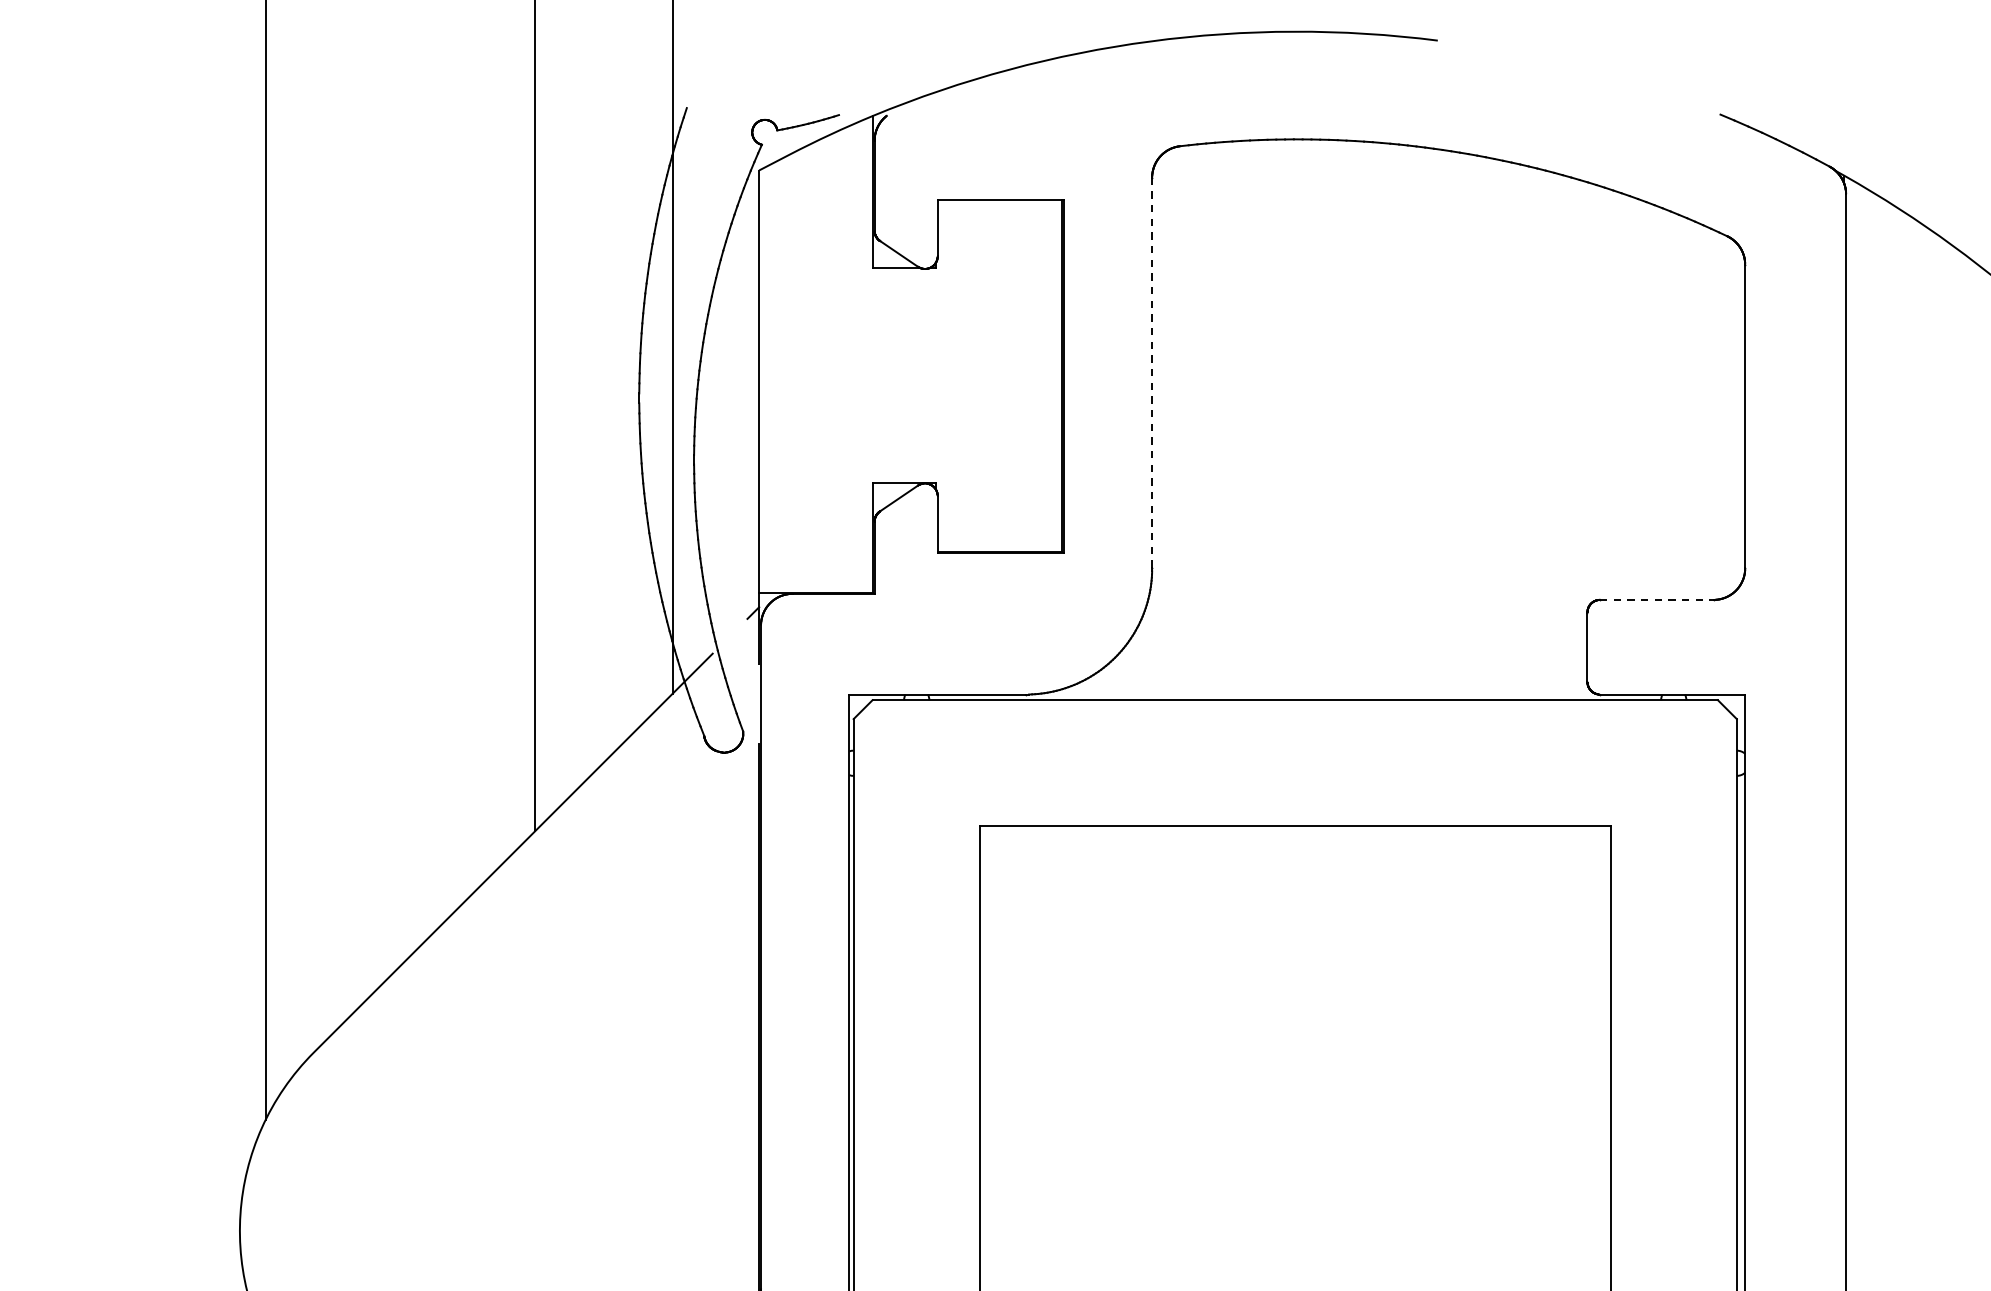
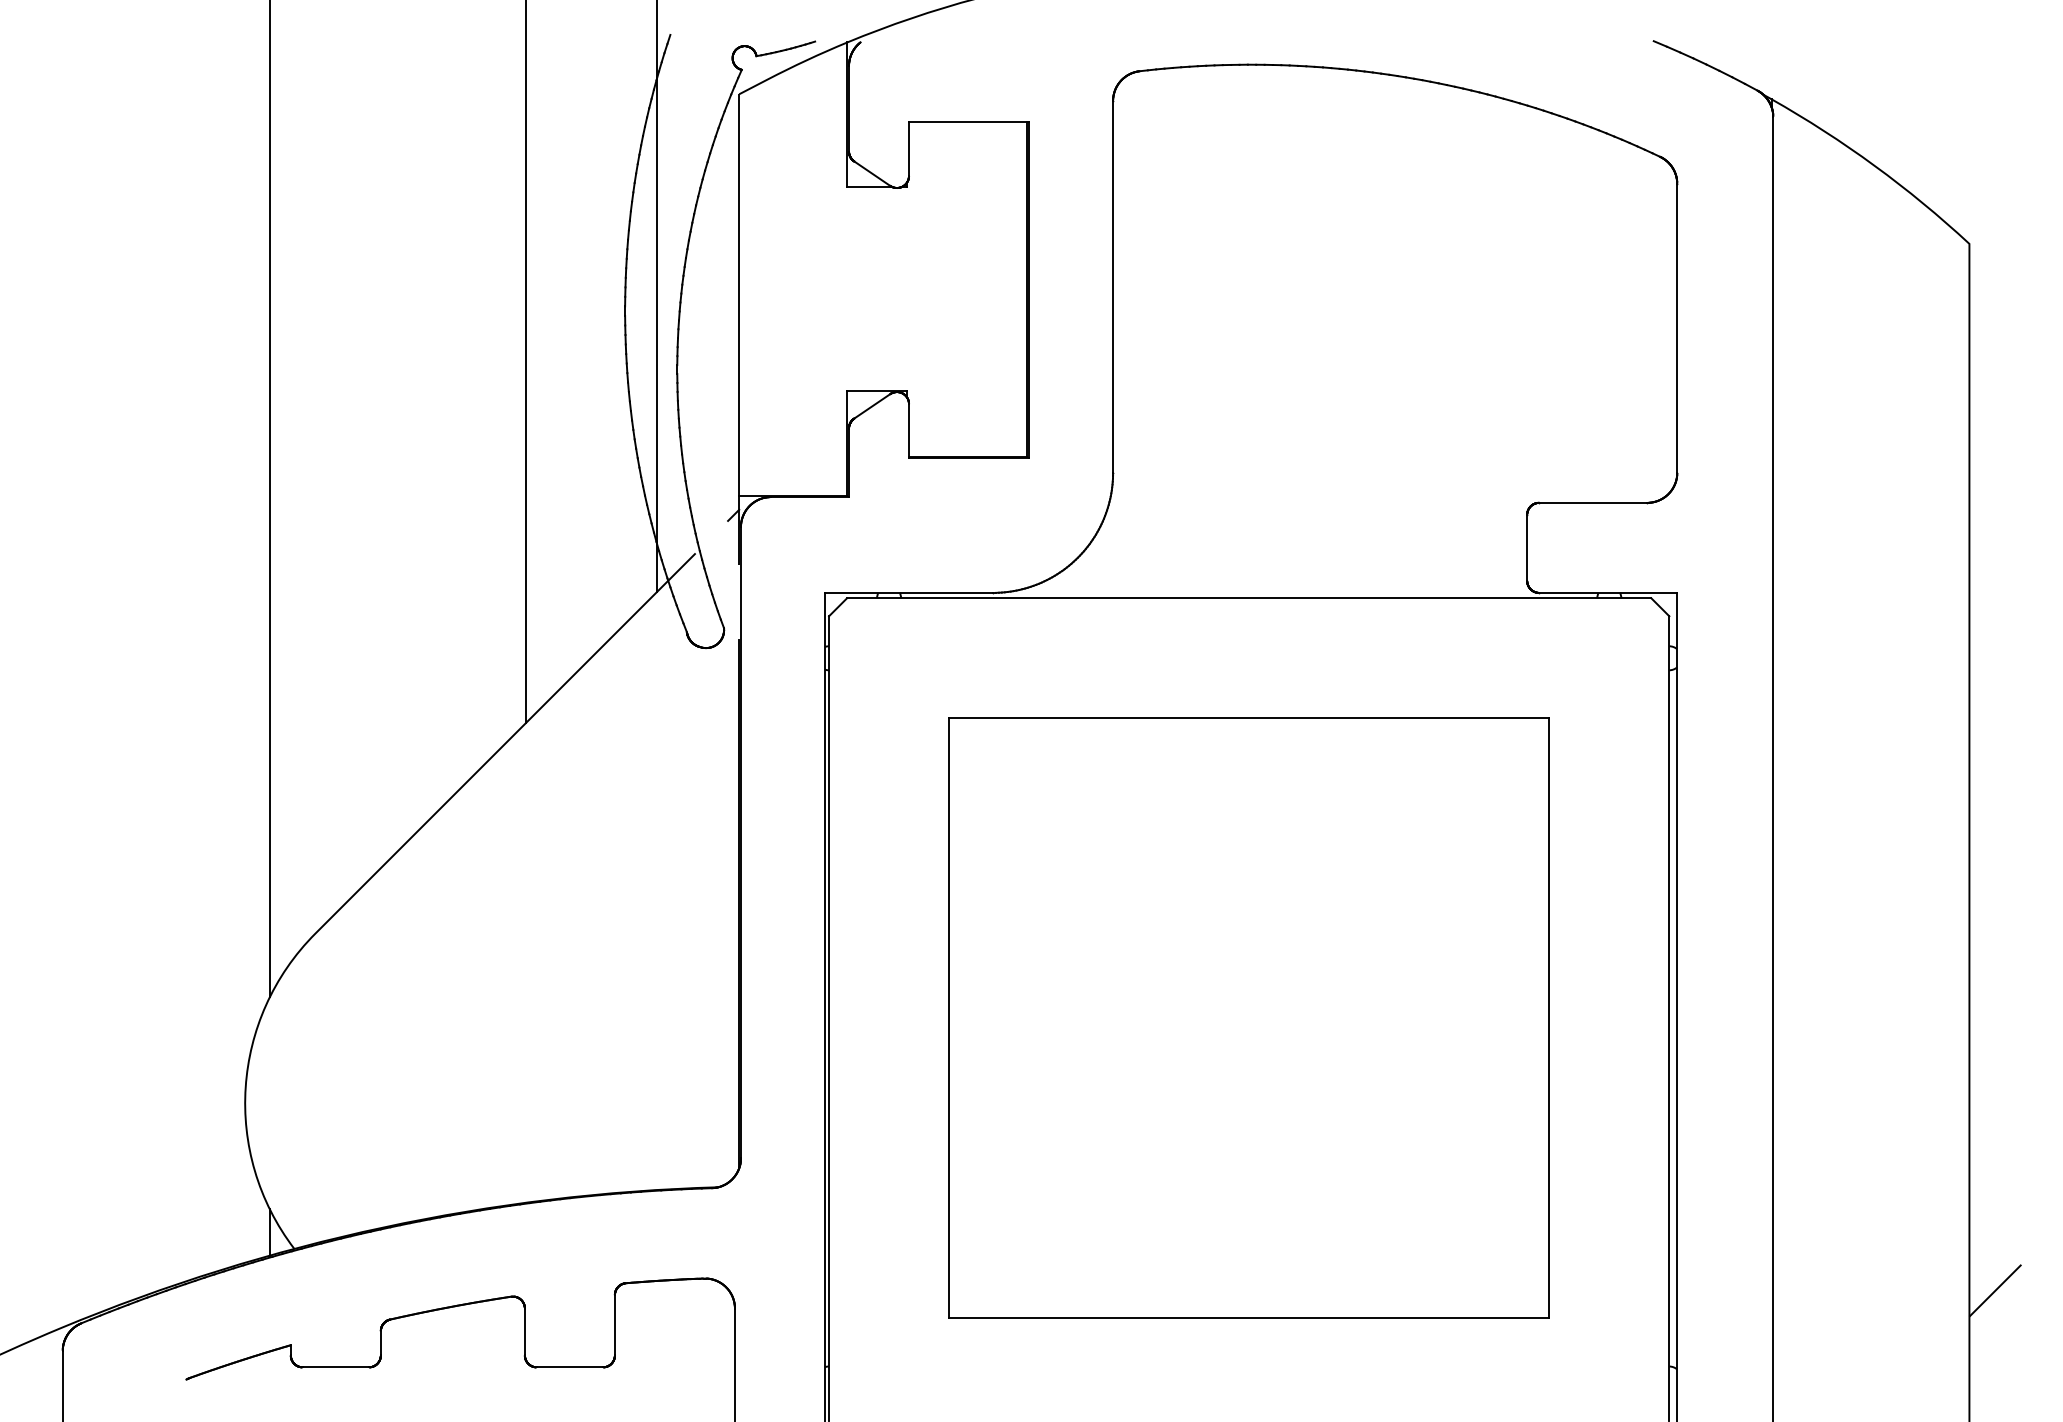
line: (1152, 372) -> (1113, 286), dashed -> solid
line: (1657, 599) -> (1593, 502), dashed -> solid

